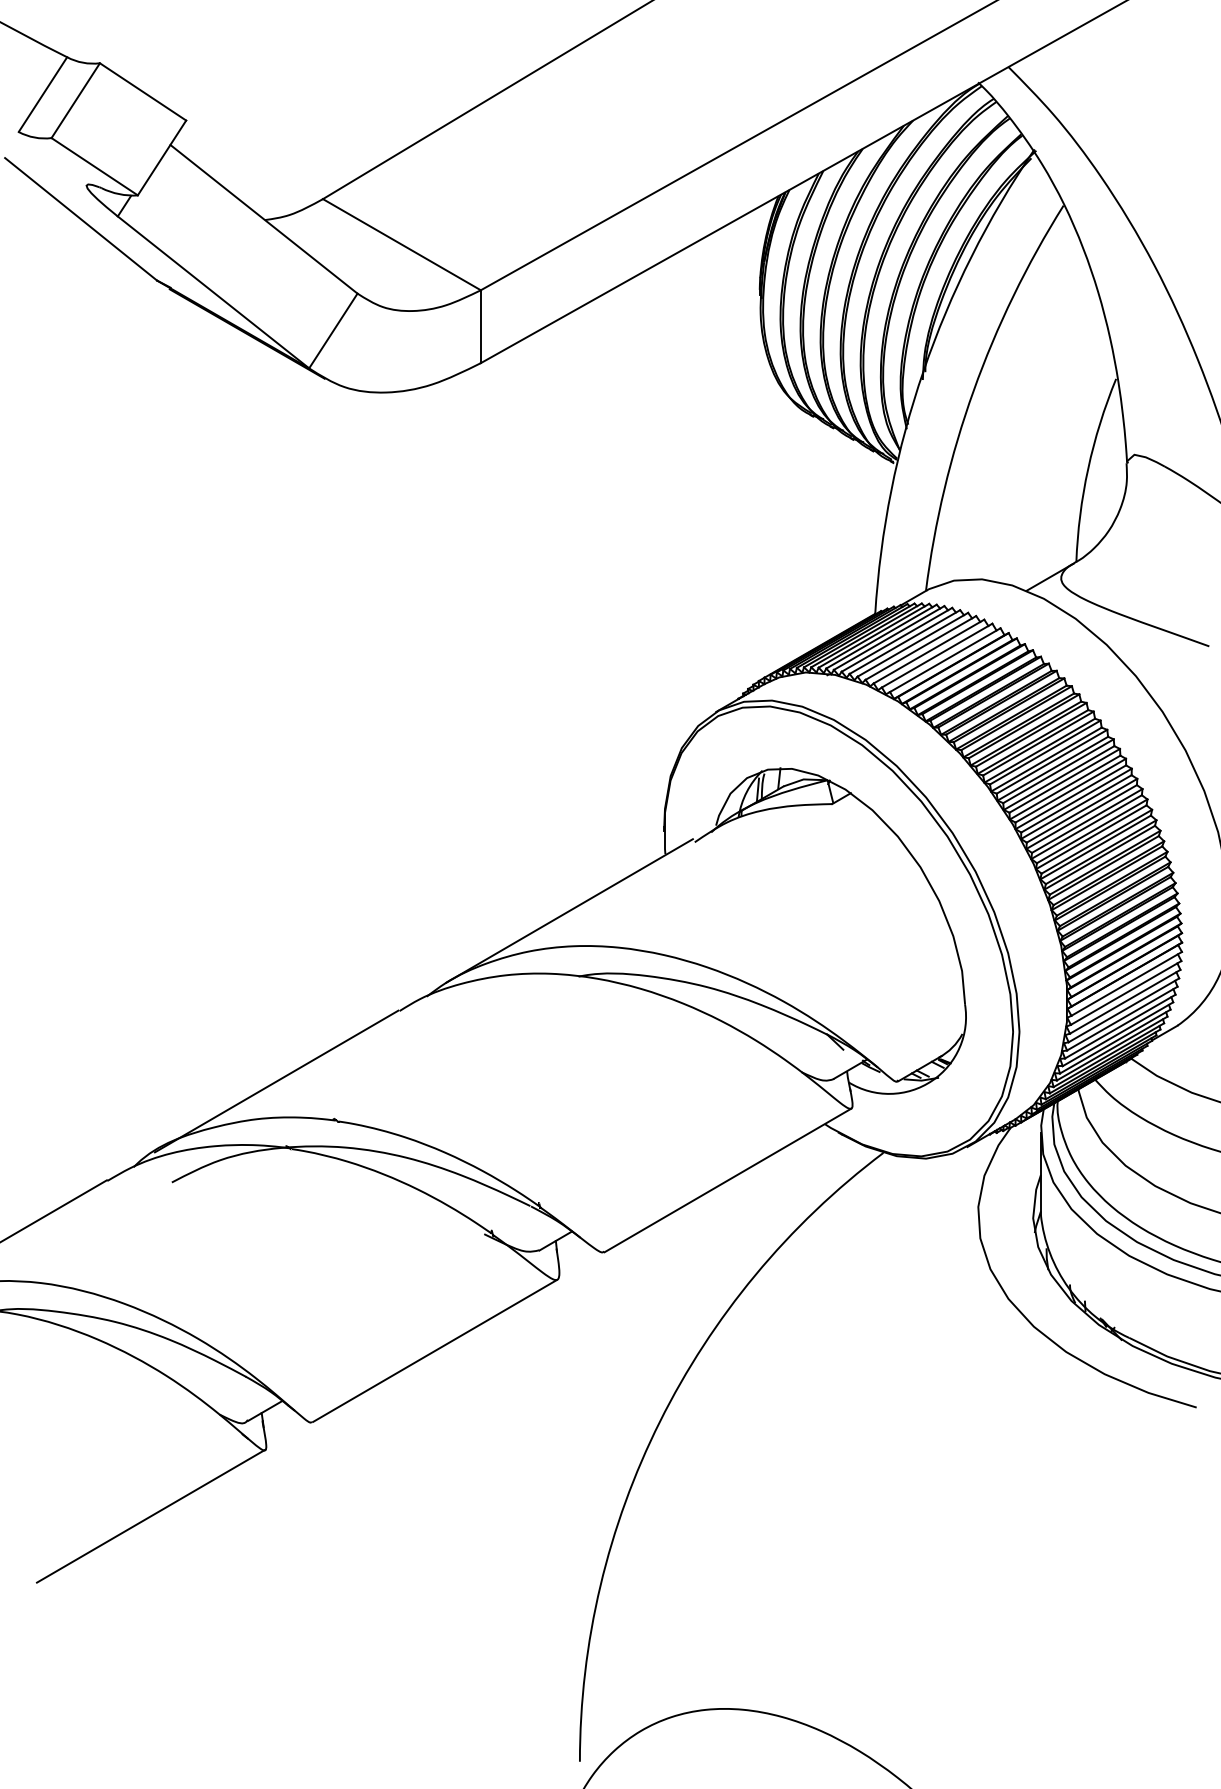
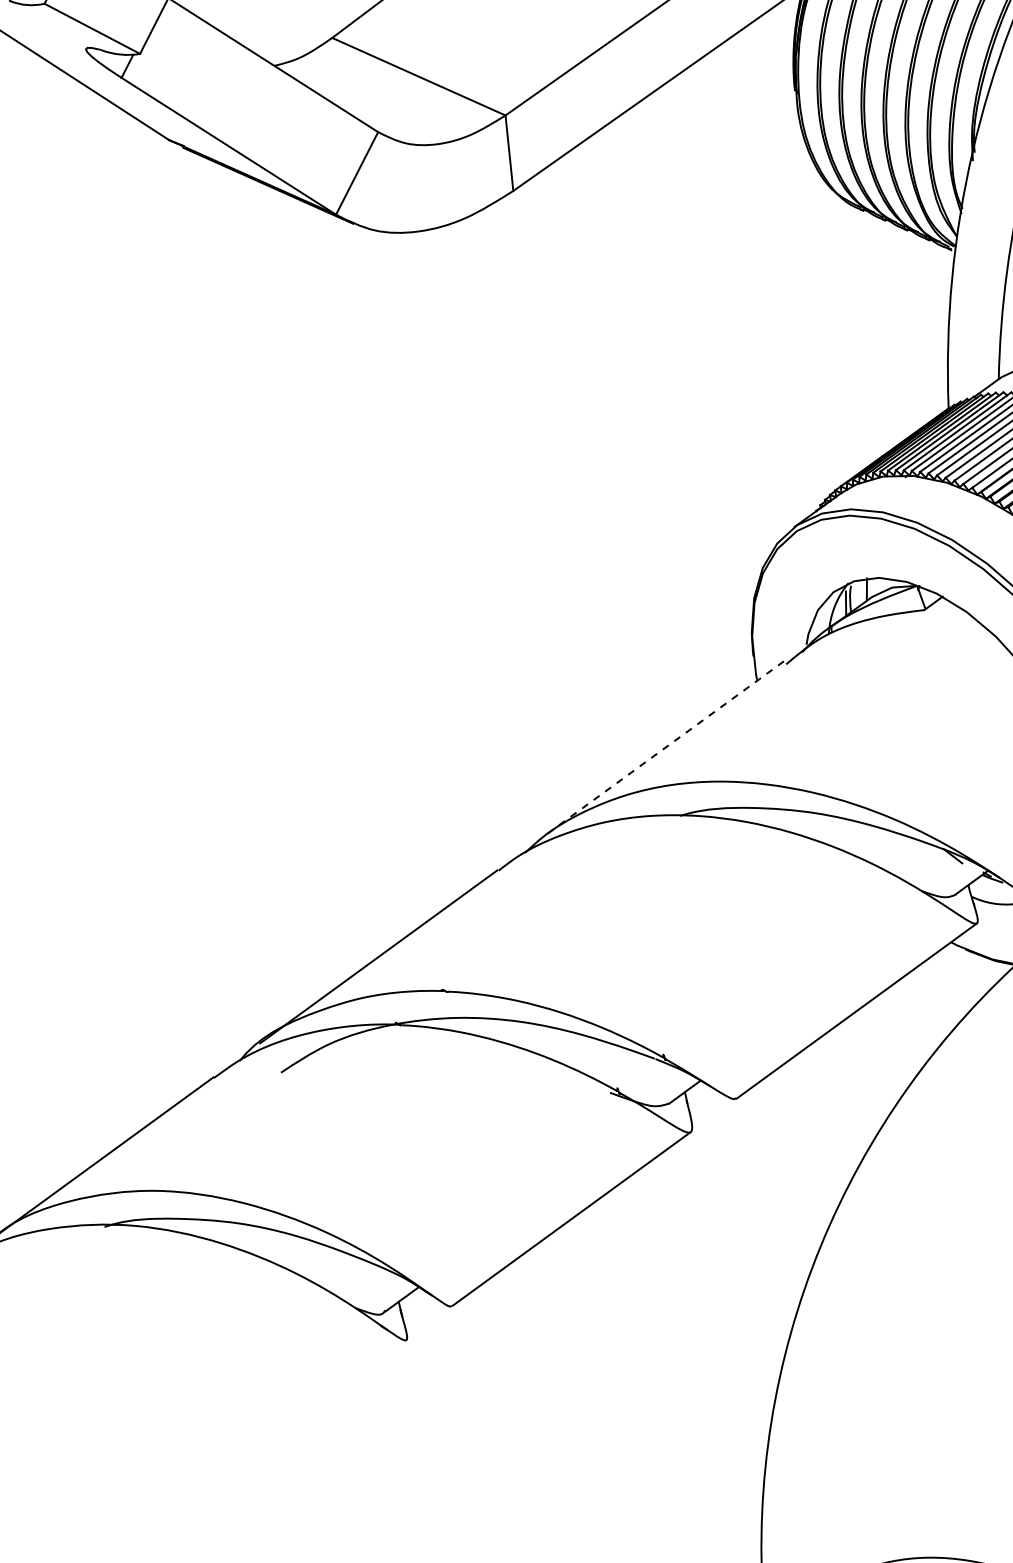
line: (569, 910) -> (663, 748), solid -> dashed
line: (150, 1515) -> (294, 1419), removed

